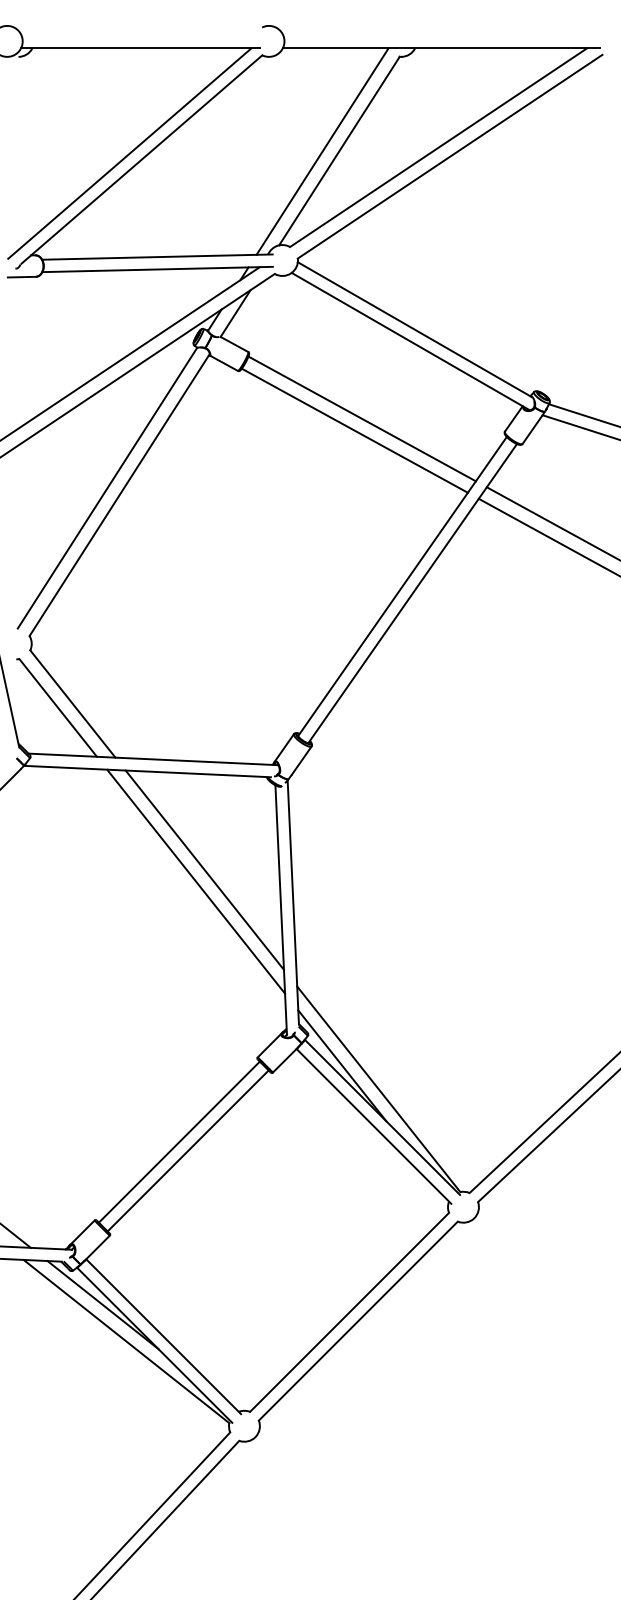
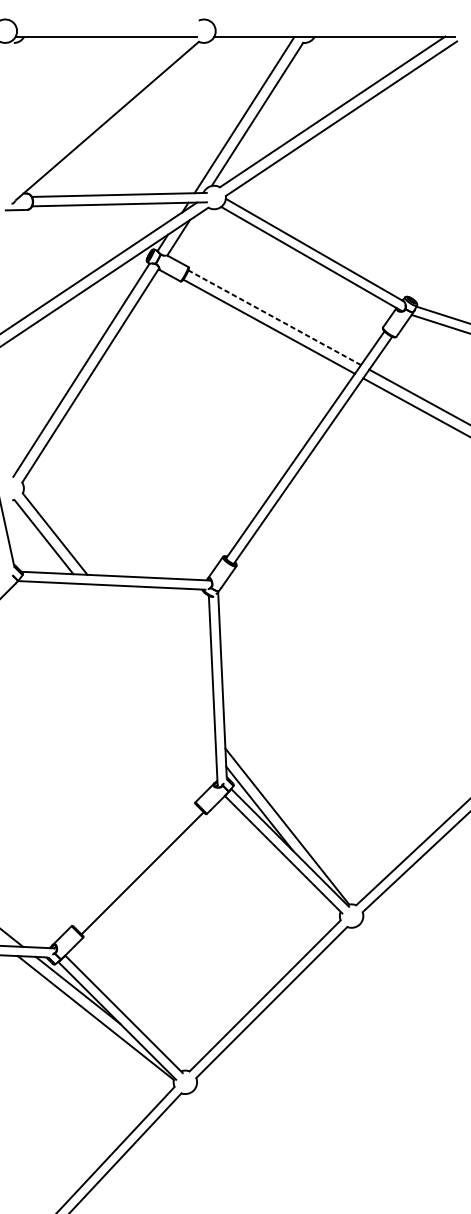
line: (129, 153) -> (98, 116), removed
line: (362, 418) -> (274, 317), solid -> dashed
line: (204, 869) -> (155, 659), removed
line: (196, 881) -> (148, 668), removed
line: (178, 1141) -> (135, 866), removed

